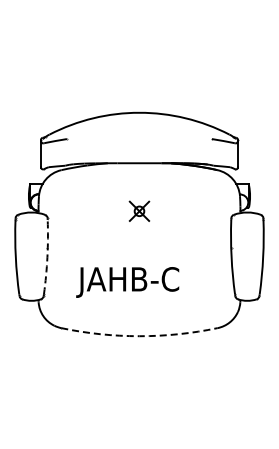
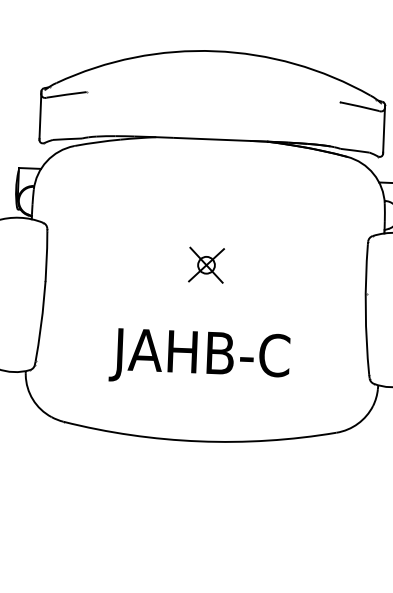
part: (139, 210) -> (206, 263), moved
arc: (47, 257) -> (44, 297), dashed -> solid
text: (127, 282) -> (199, 357), moved
arc: (139, 336) -> (199, 441), dashed -> solid

